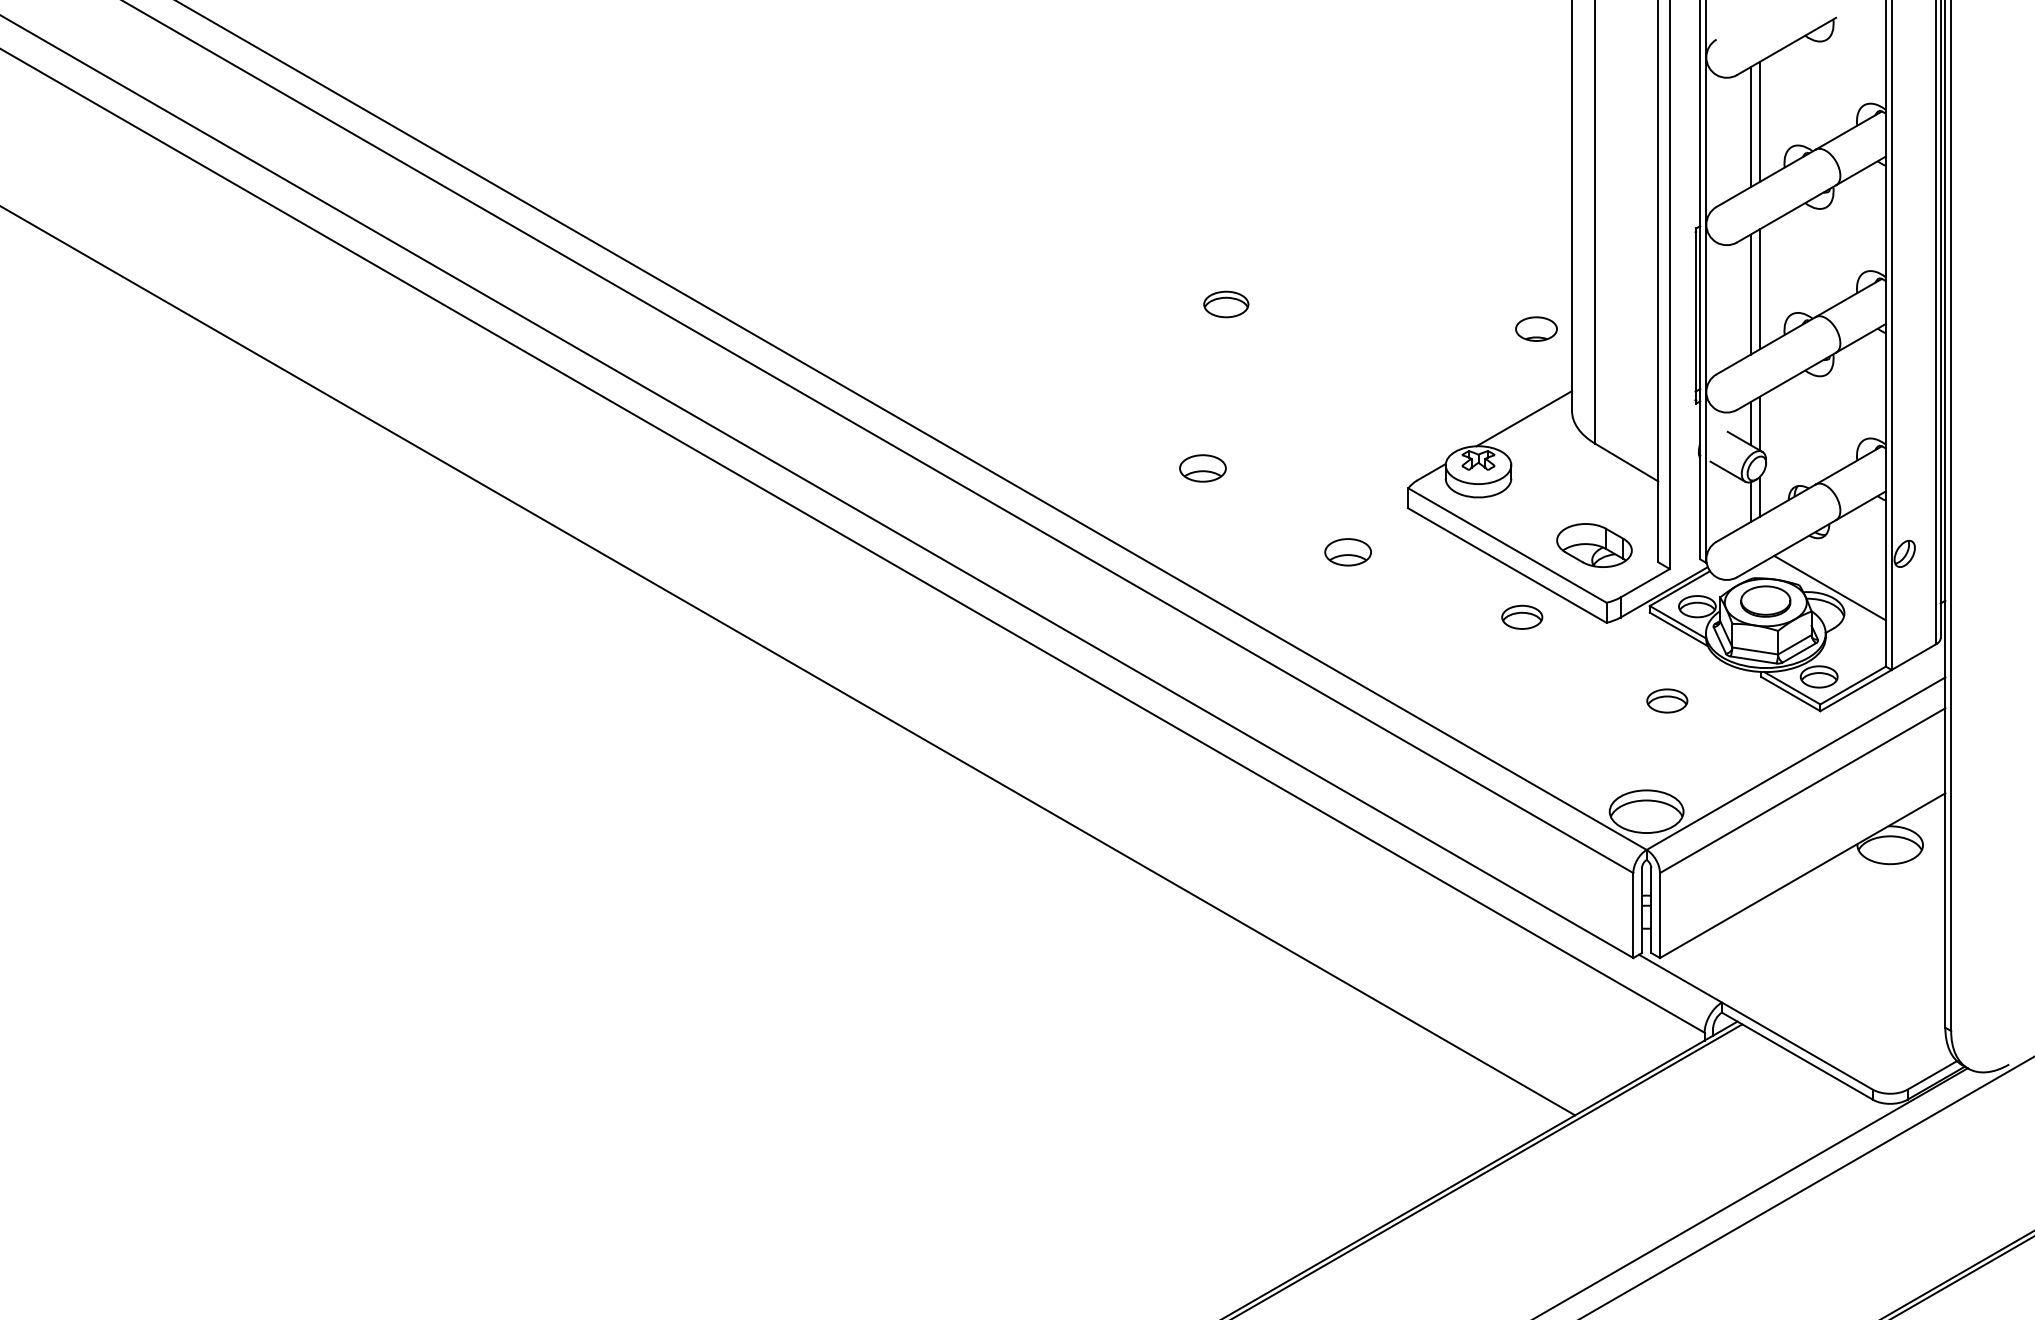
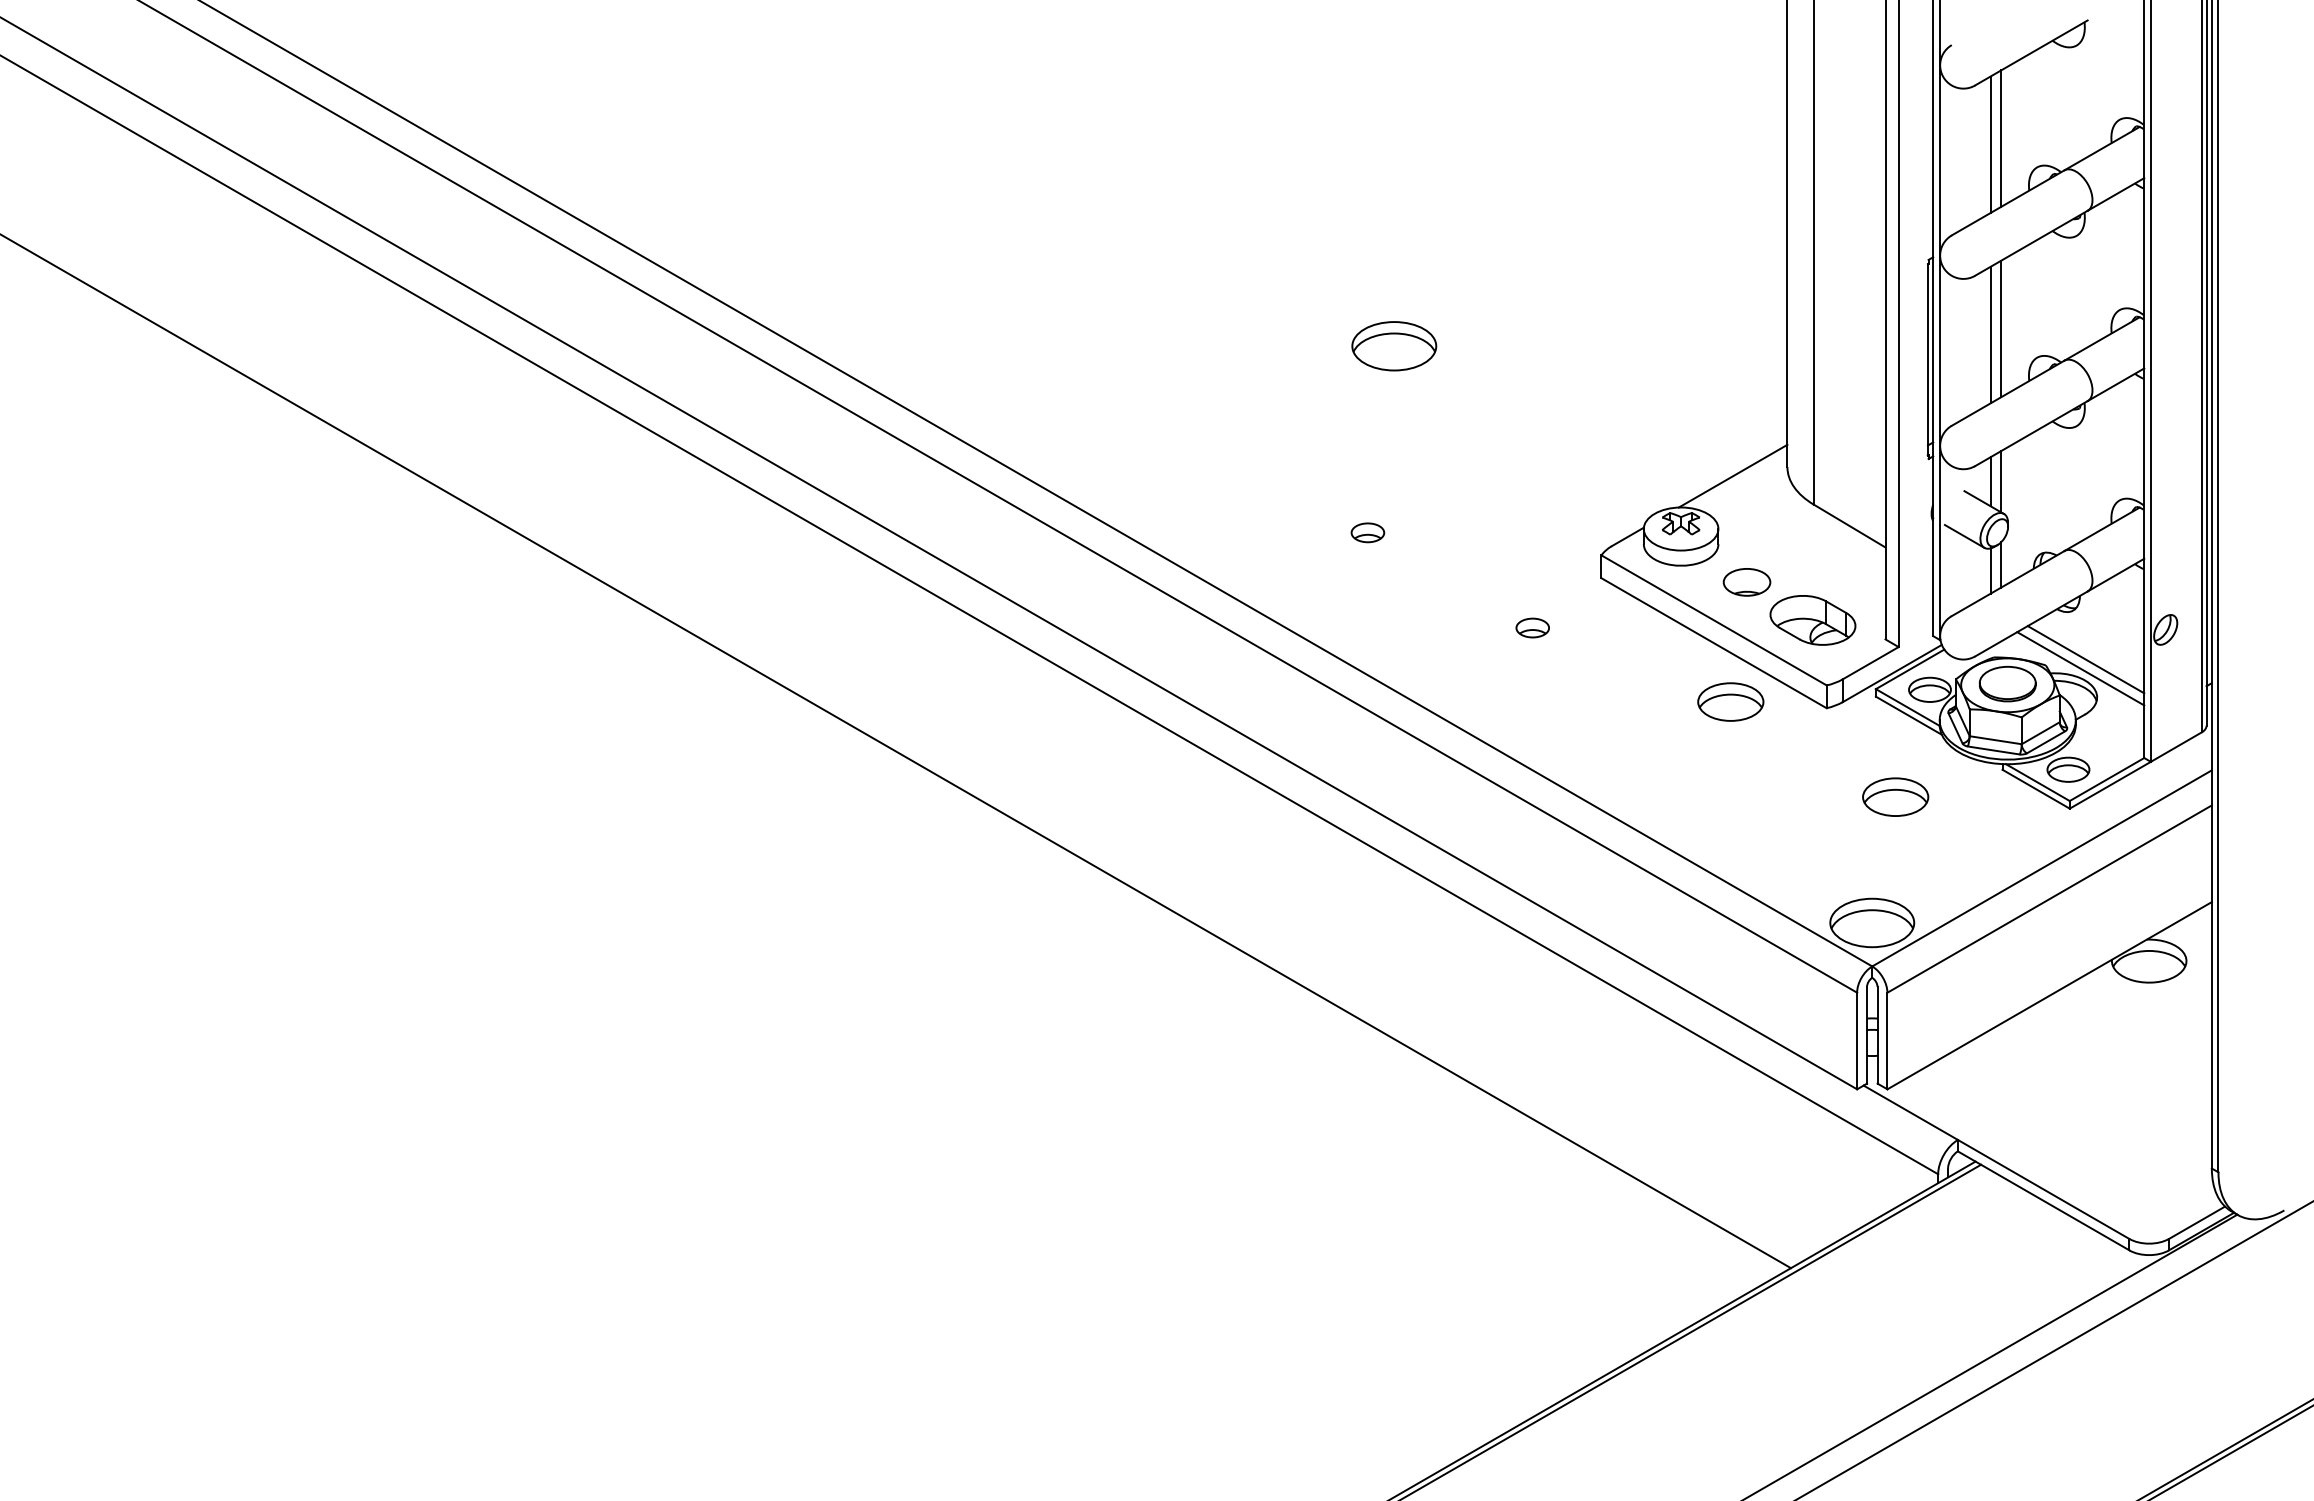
part: (1226, 304) -> (1394, 346), size x1.67
part: (1536, 329) -> (1746, 582), moved
part: (1202, 468) -> (1367, 532), size x0.62
part: (1347, 551) -> (1532, 627), size x0.62
line: (1834, 579) -> (2085, 659), added
part: (1521, 616) -> (1730, 701), size x1.43
part: (1667, 700) -> (1895, 796), size x1.43

